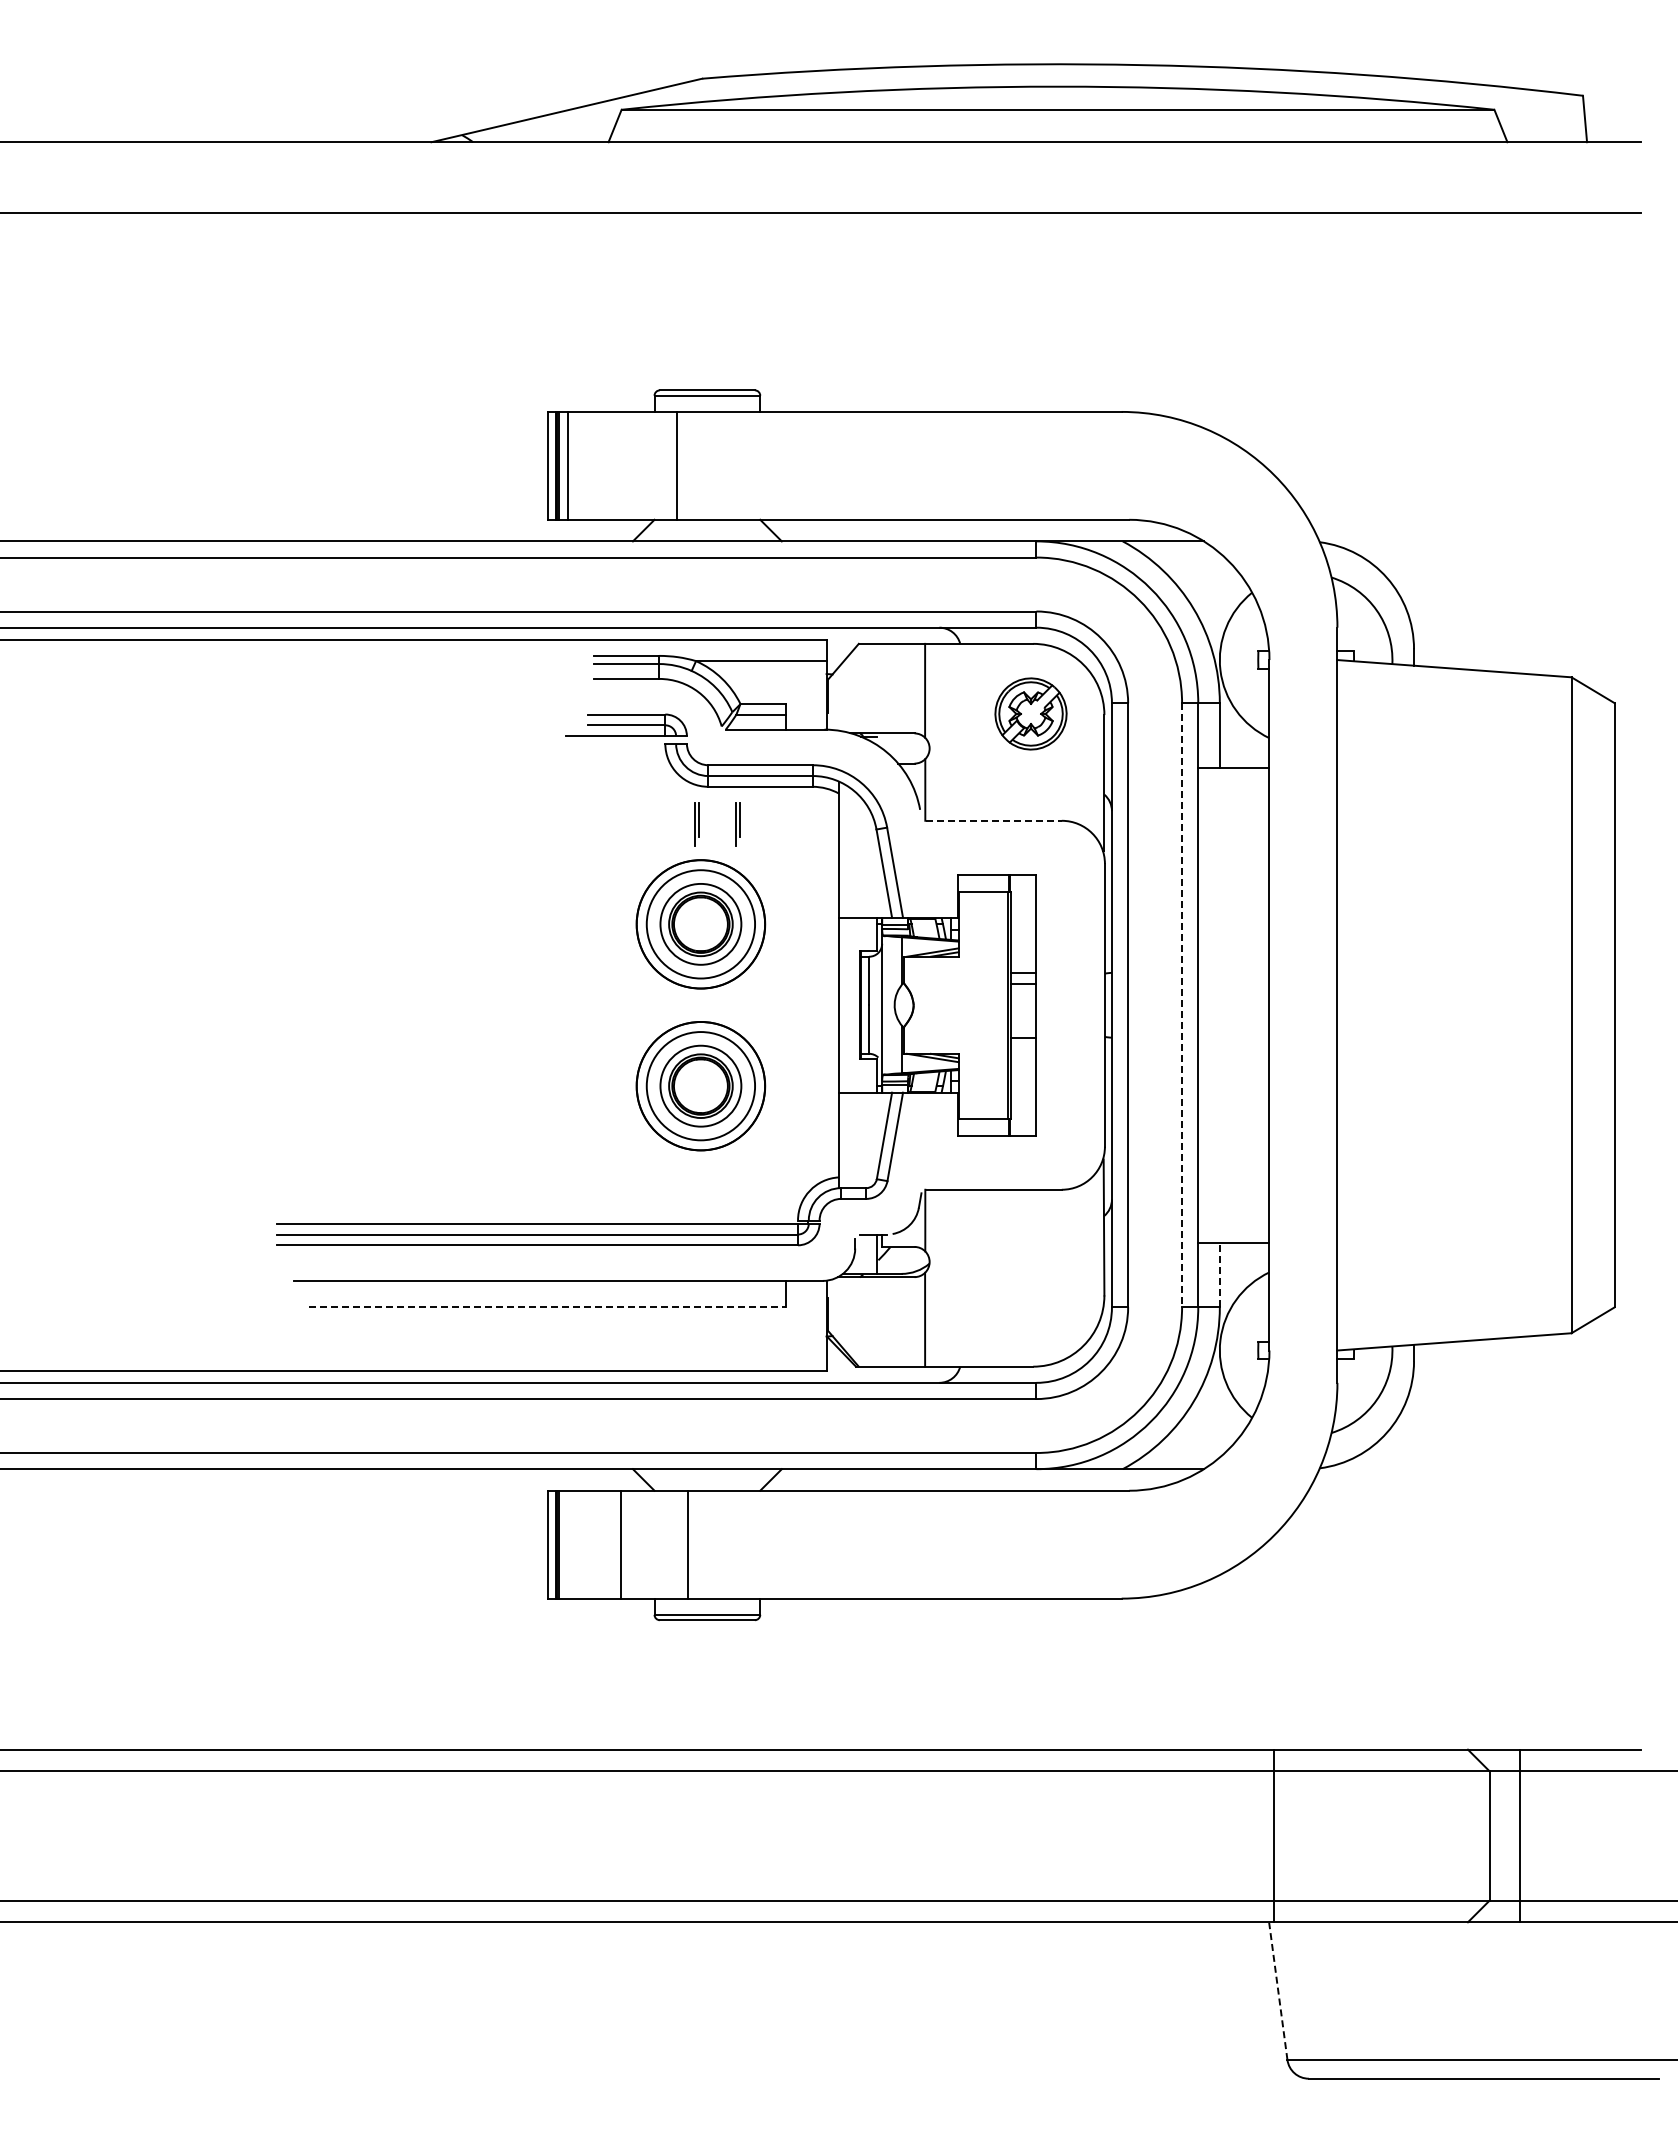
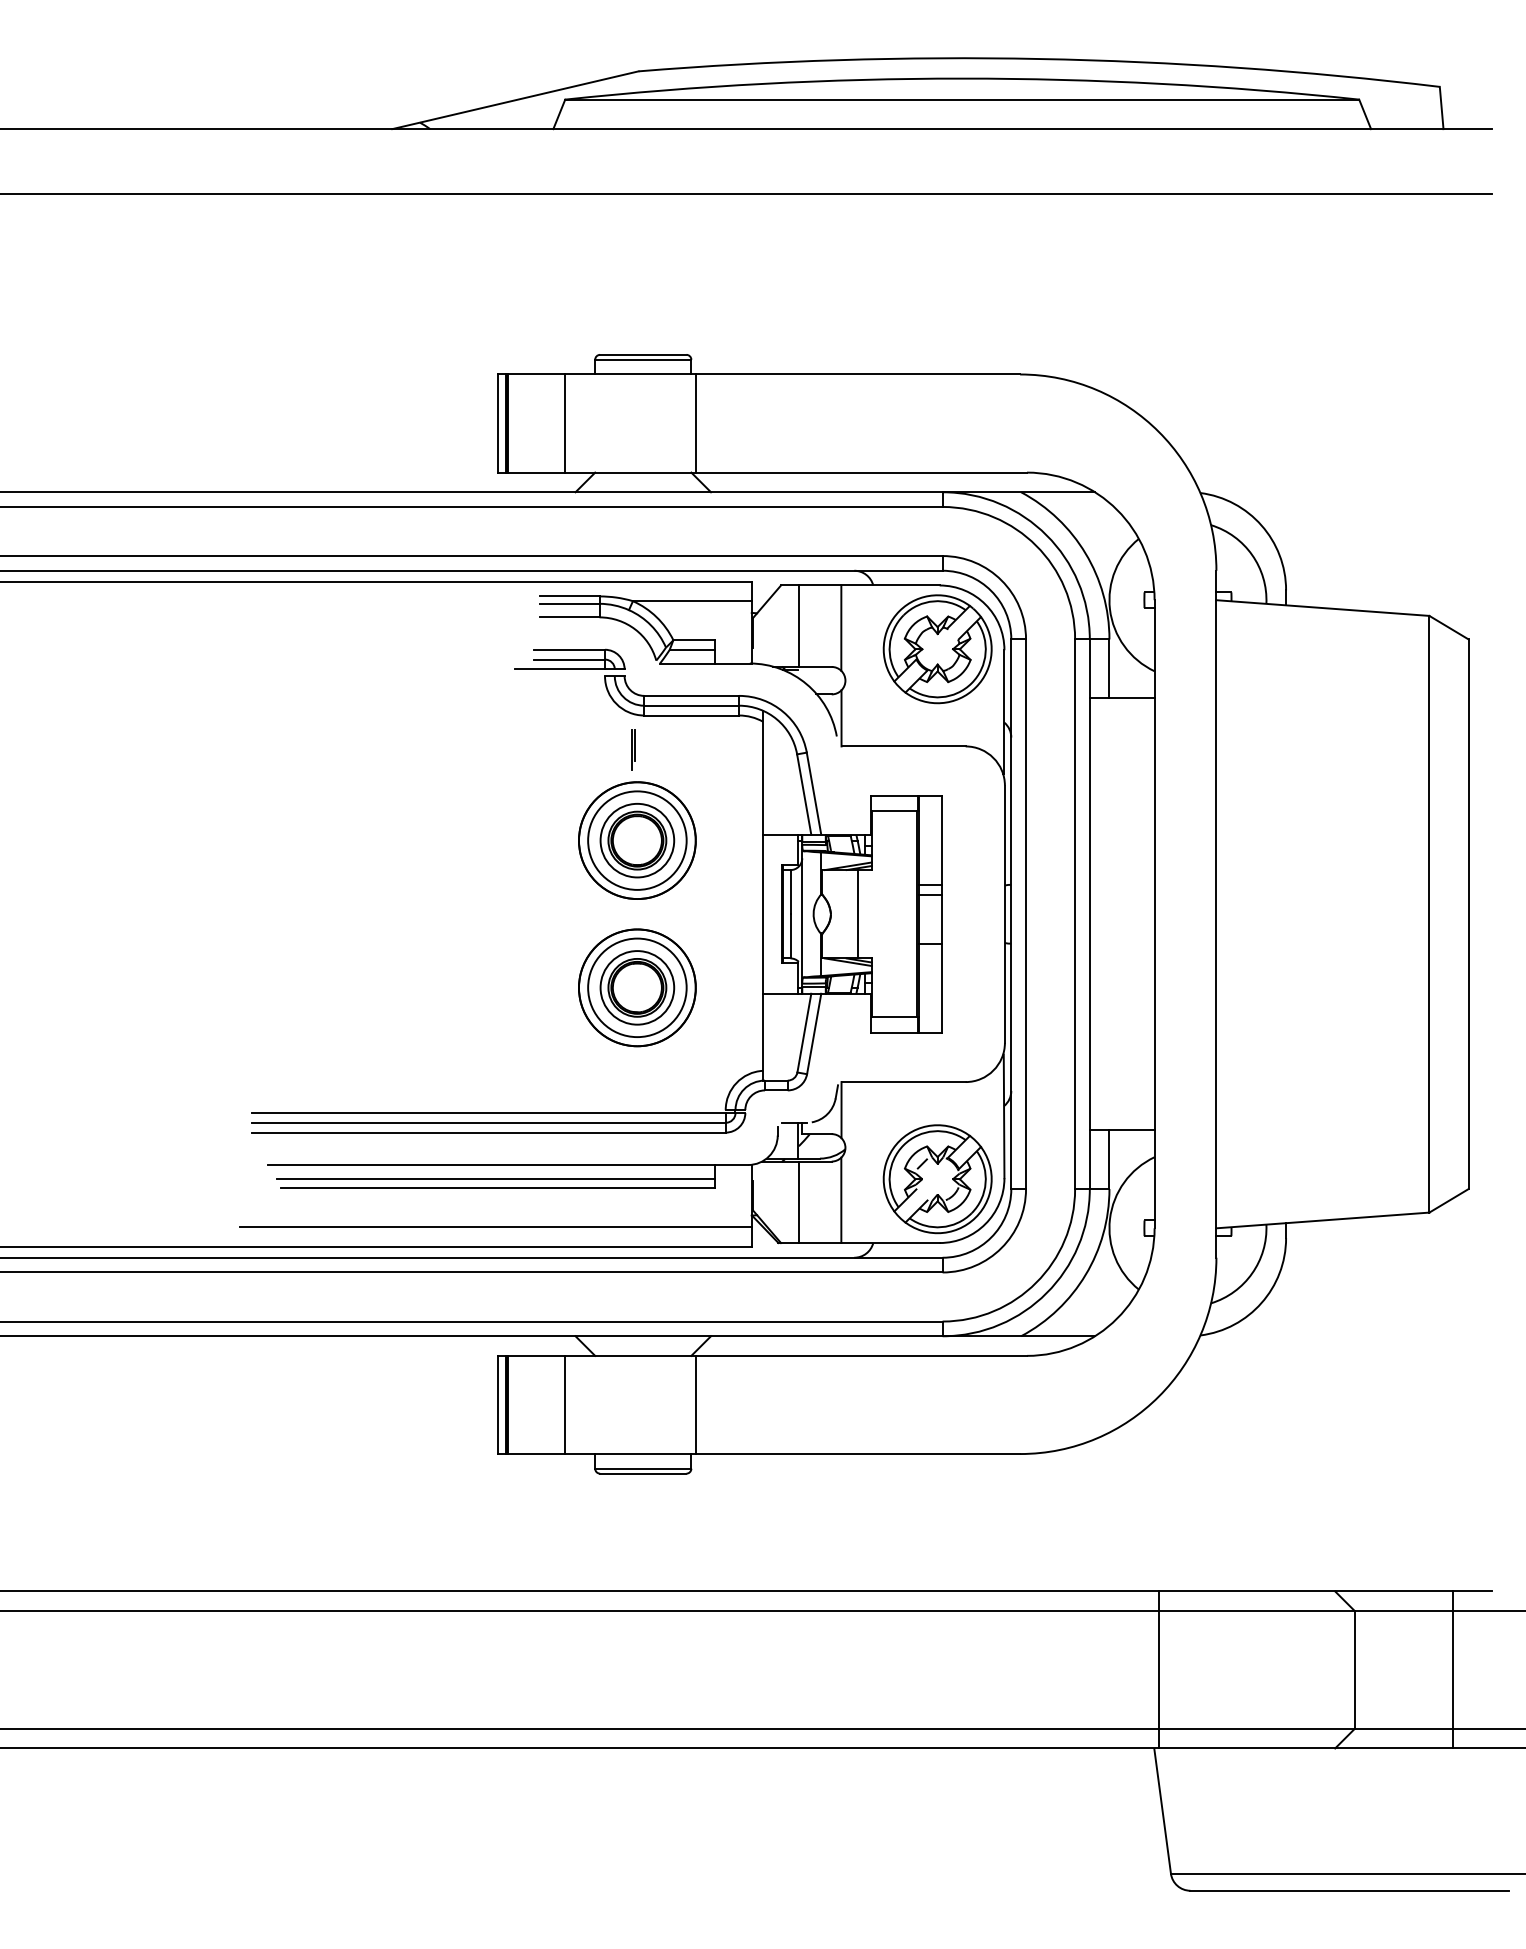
line: (568, 465) -> (565, 423), moved
line: (676, 465) -> (696, 423), moved
line: (878, 688) -> (798, 626), added
part: (1030, 713) -> (937, 648), size x1.67
line: (994, 820) -> (904, 746), dashed -> solid
part: (737, 824) -> (670, 749), removed
line: (942, 1004) -> (857, 913), added
line: (1182, 1005) -> (1075, 914), dashed -> solid
line: (1219, 1274) -> (1109, 1159), dashed -> solid
line: (545, 1295) -> (496, 1178), added
part: (1030, 1296) -> (937, 1179), added
line: (547, 1306) -> (497, 1188), dashed -> solid
line: (878, 1321) -> (798, 1201), added
line: (545, 1349) -> (496, 1227), added
line: (687, 1544) -> (696, 1404), moved
line: (1520, 1835) -> (1453, 1669), moved
line: (1278, 1990) -> (1162, 1810), dashed -> solid

